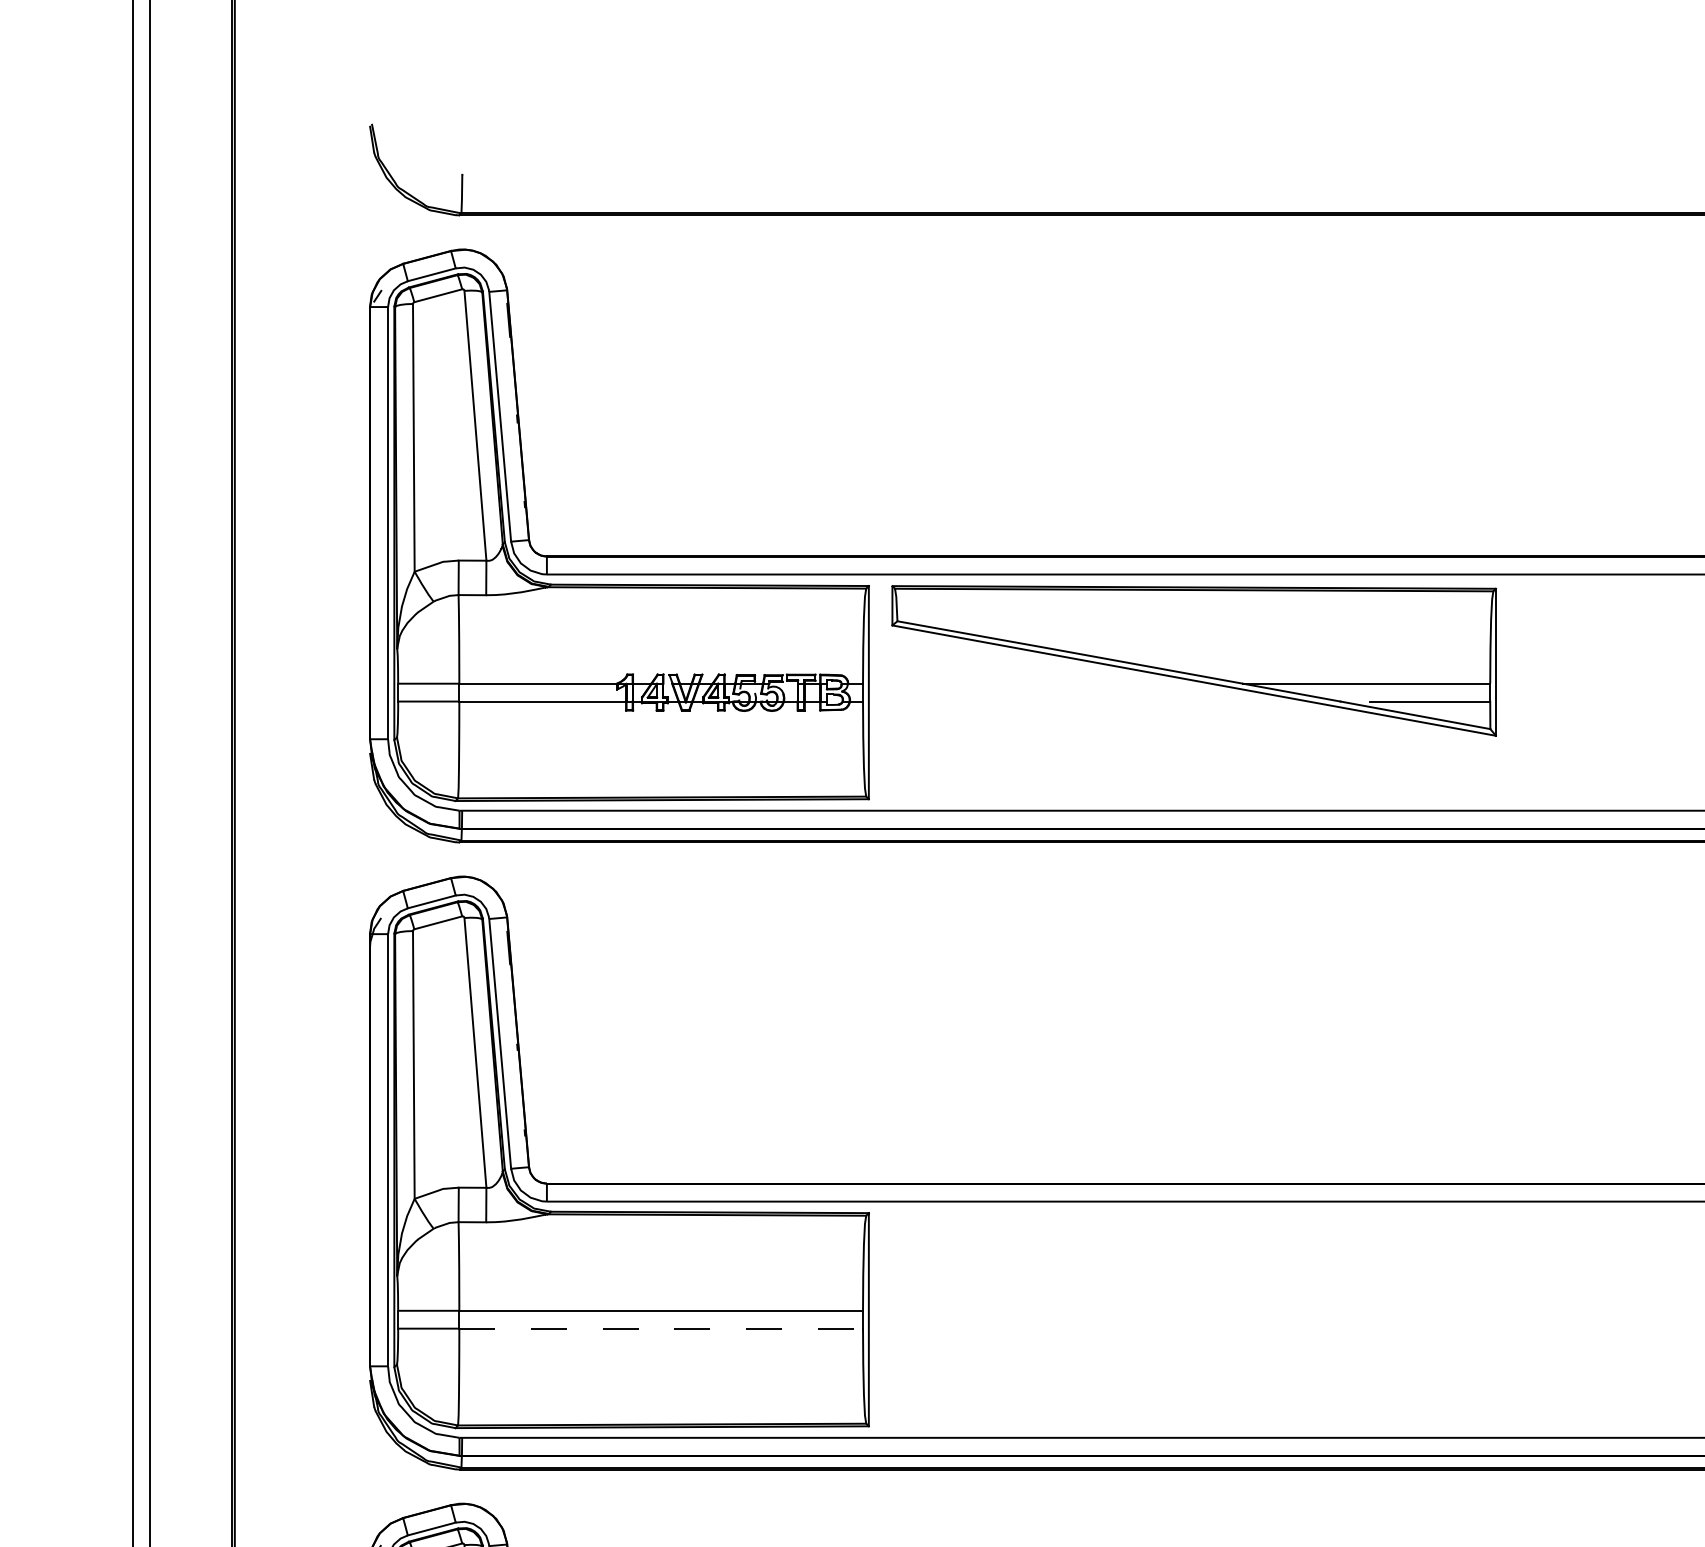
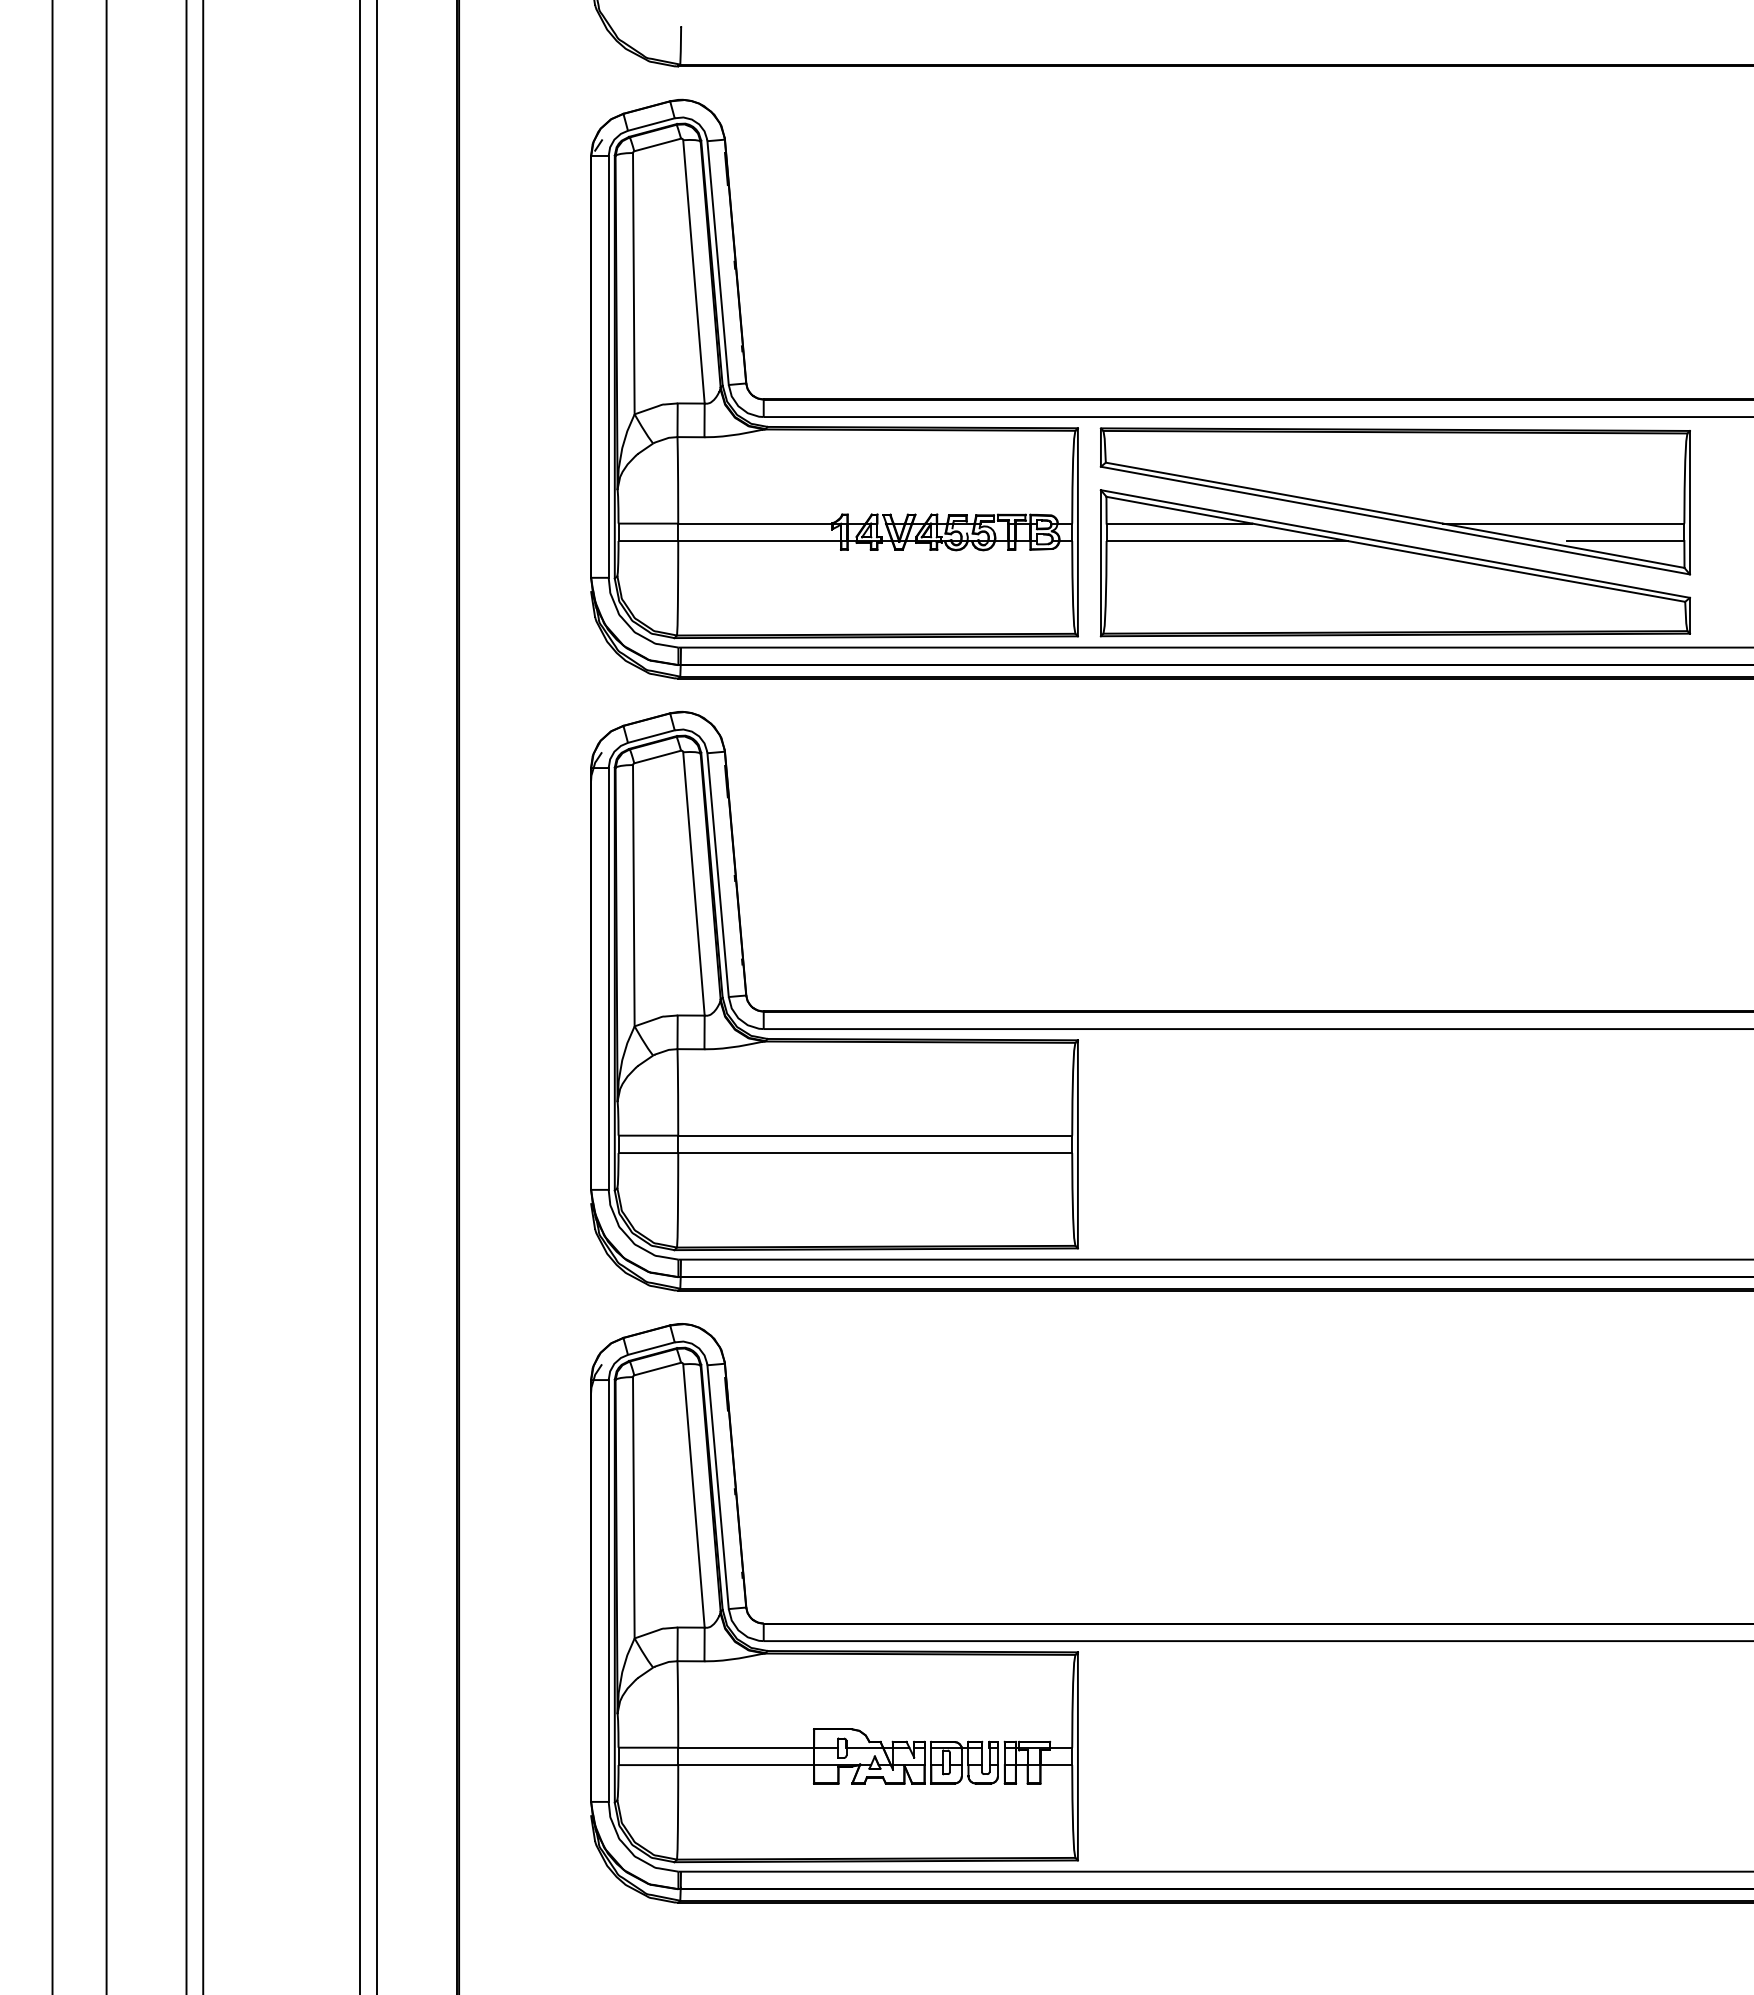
part: (1193, 724) -> (1394, 563), added
line: (661, 1329) -> (875, 1153), dashed -> solid

